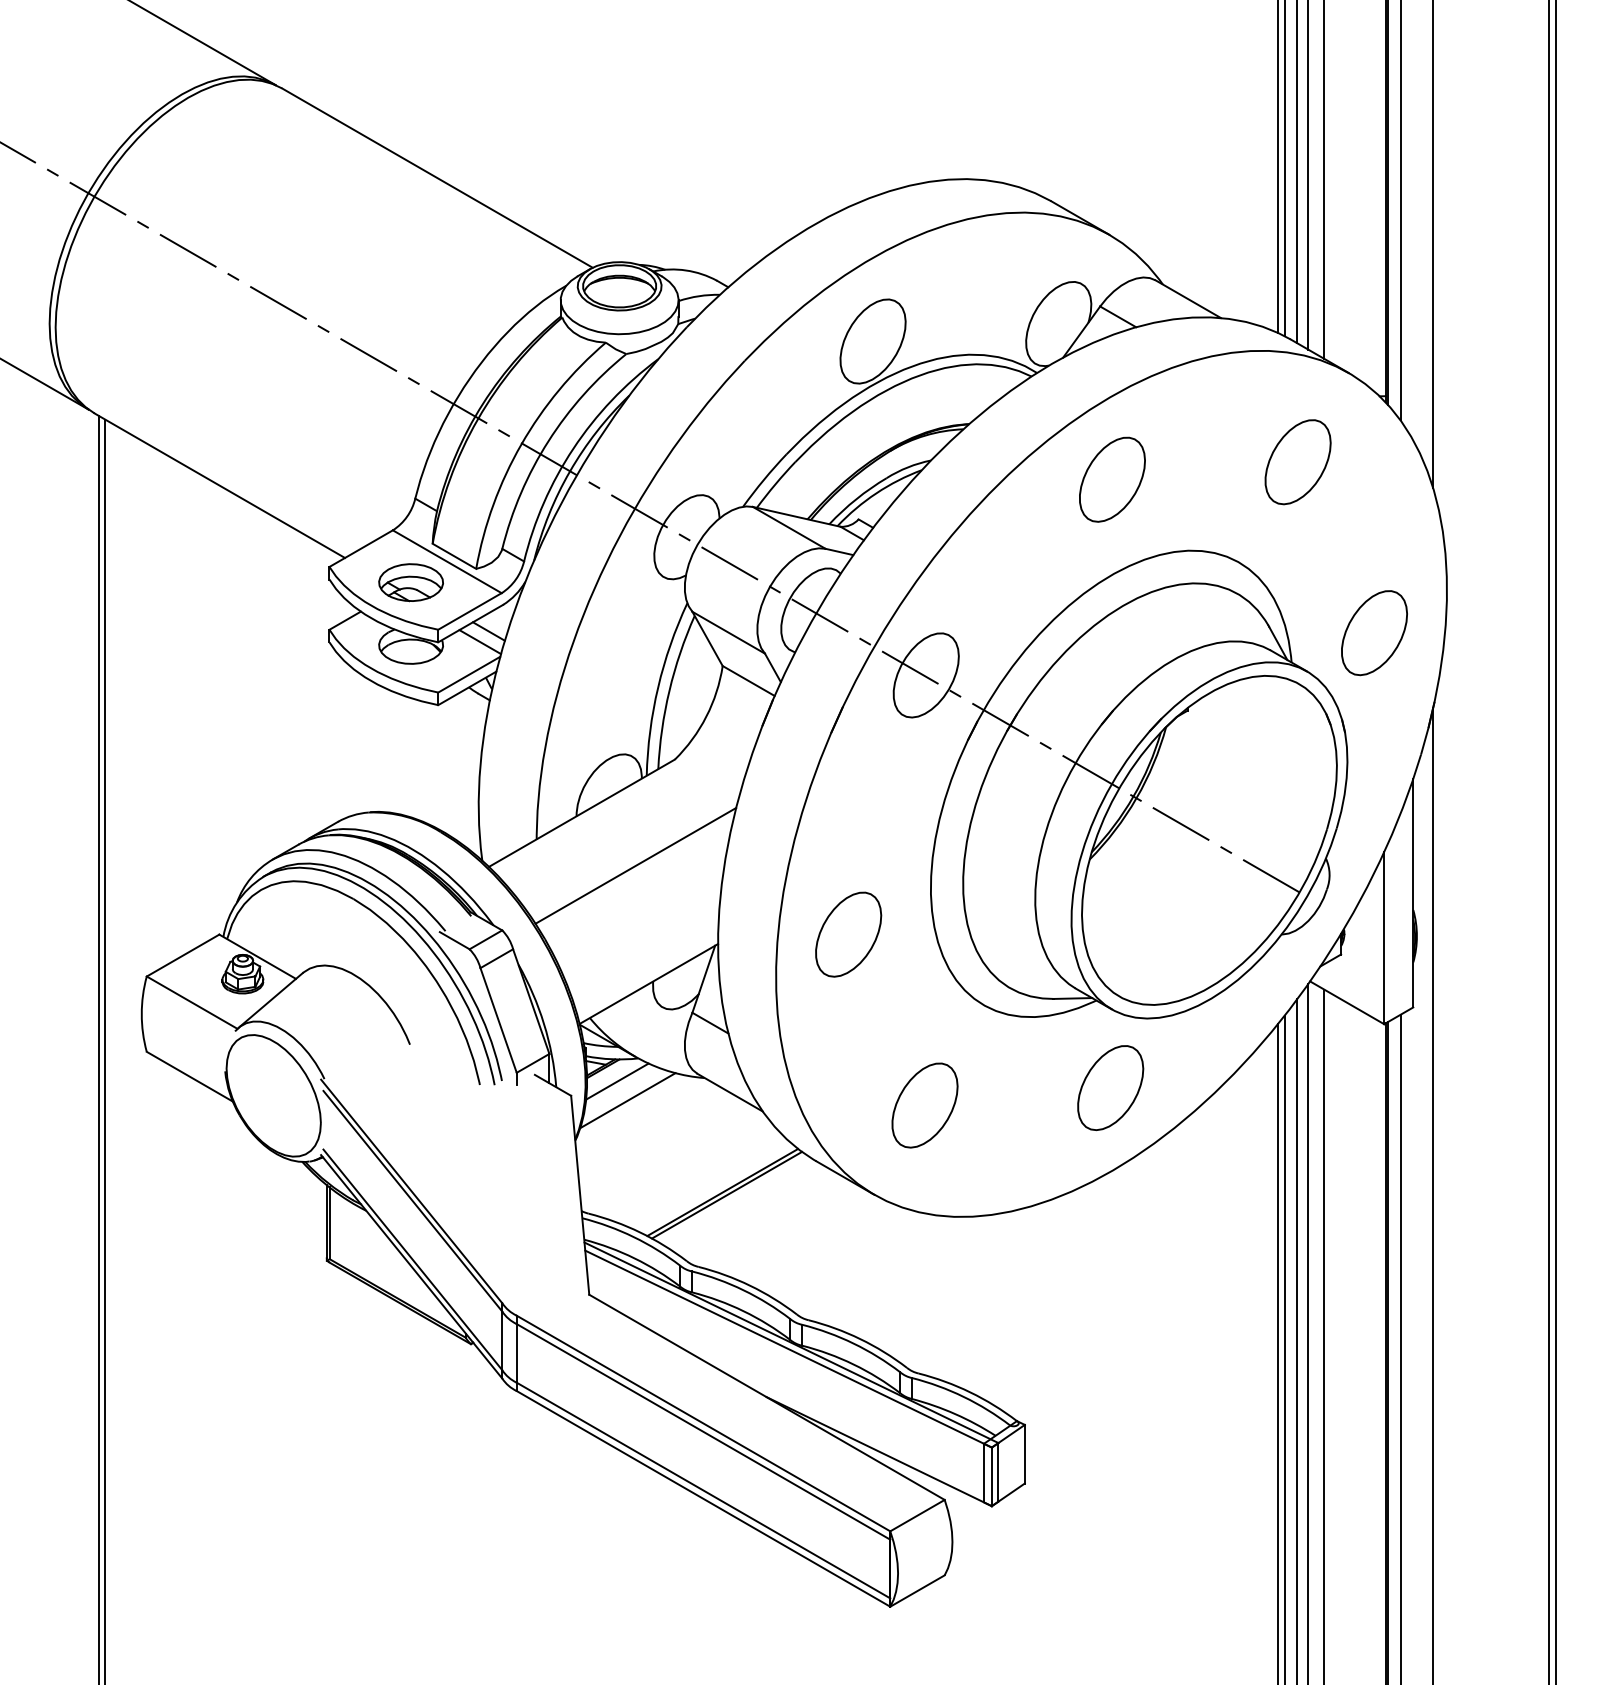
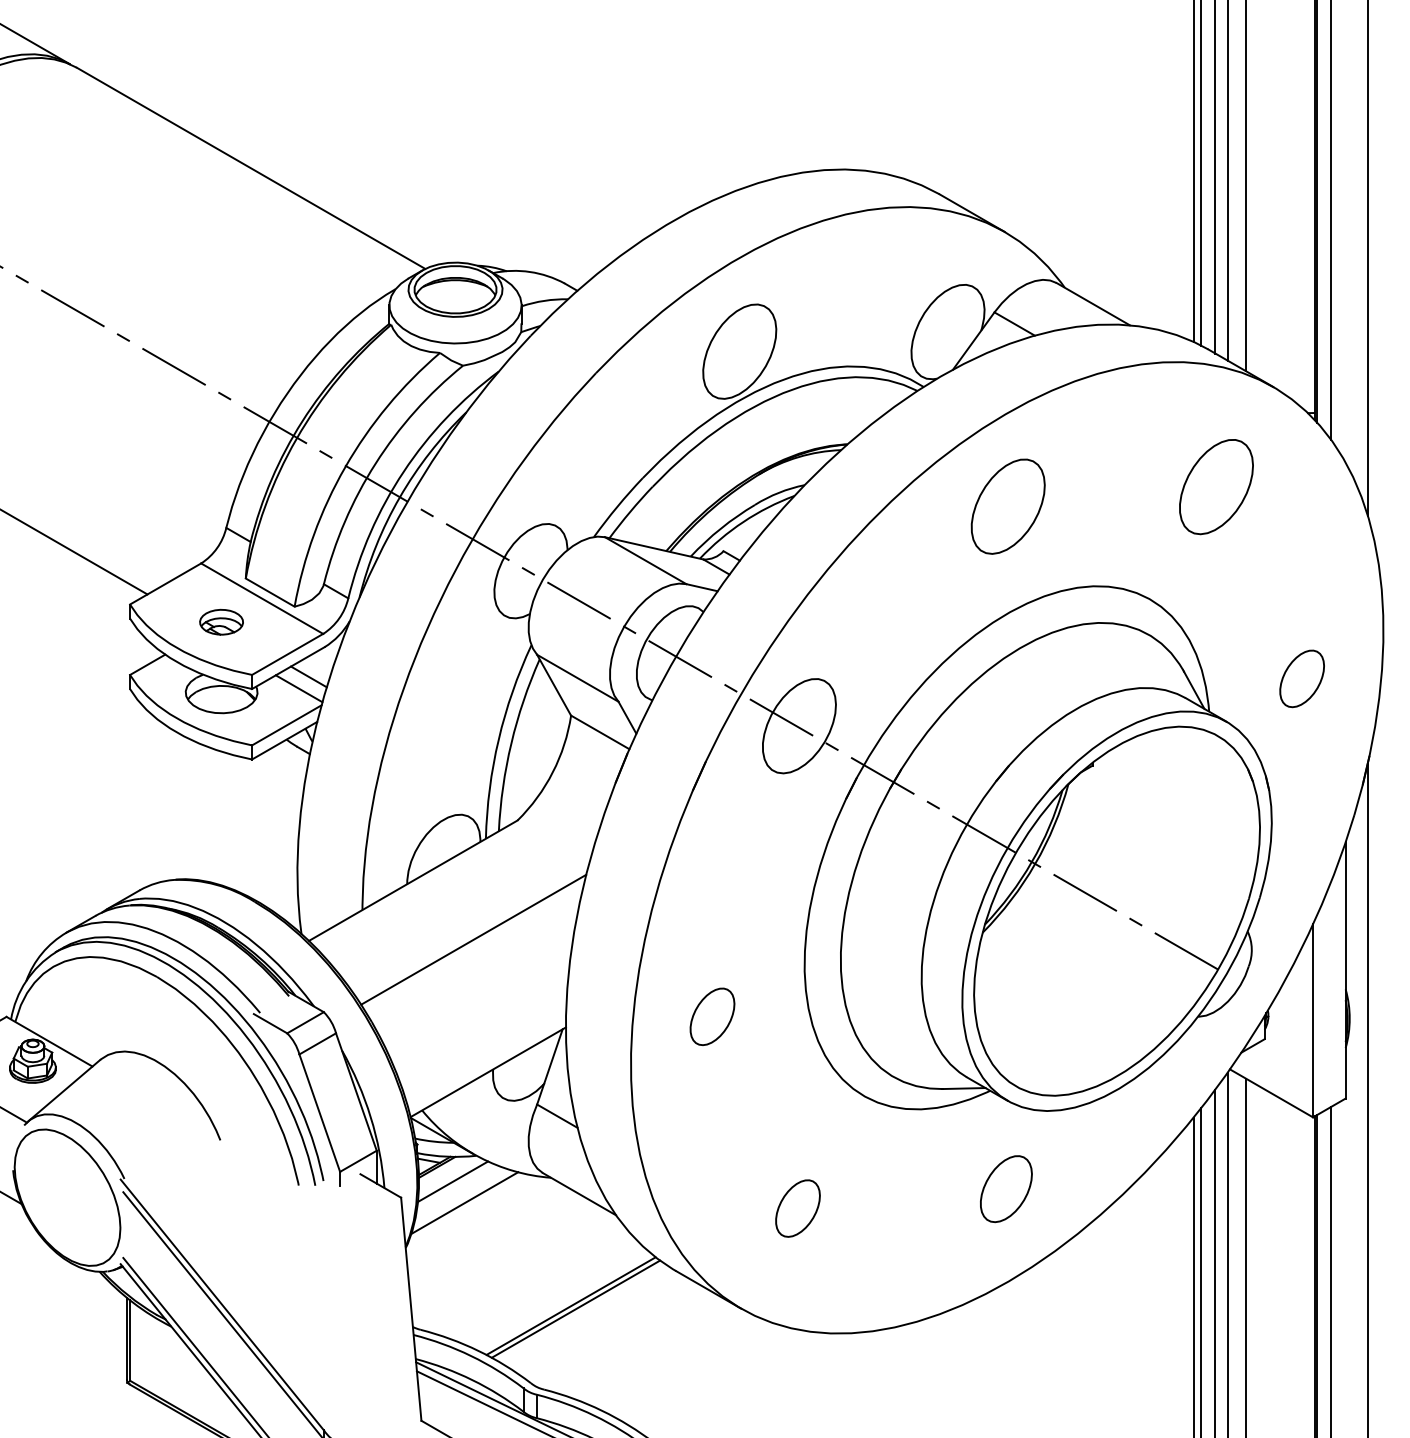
part: (410, 582) -> (220, 621), size x0.6
part: (1374, 633) -> (1302, 679), size x0.6
part: (848, 934) -> (712, 1016), size x0.6
part: (1110, 1088) -> (1006, 1189), size x0.7
part: (924, 1105) -> (797, 1208), size x0.6

